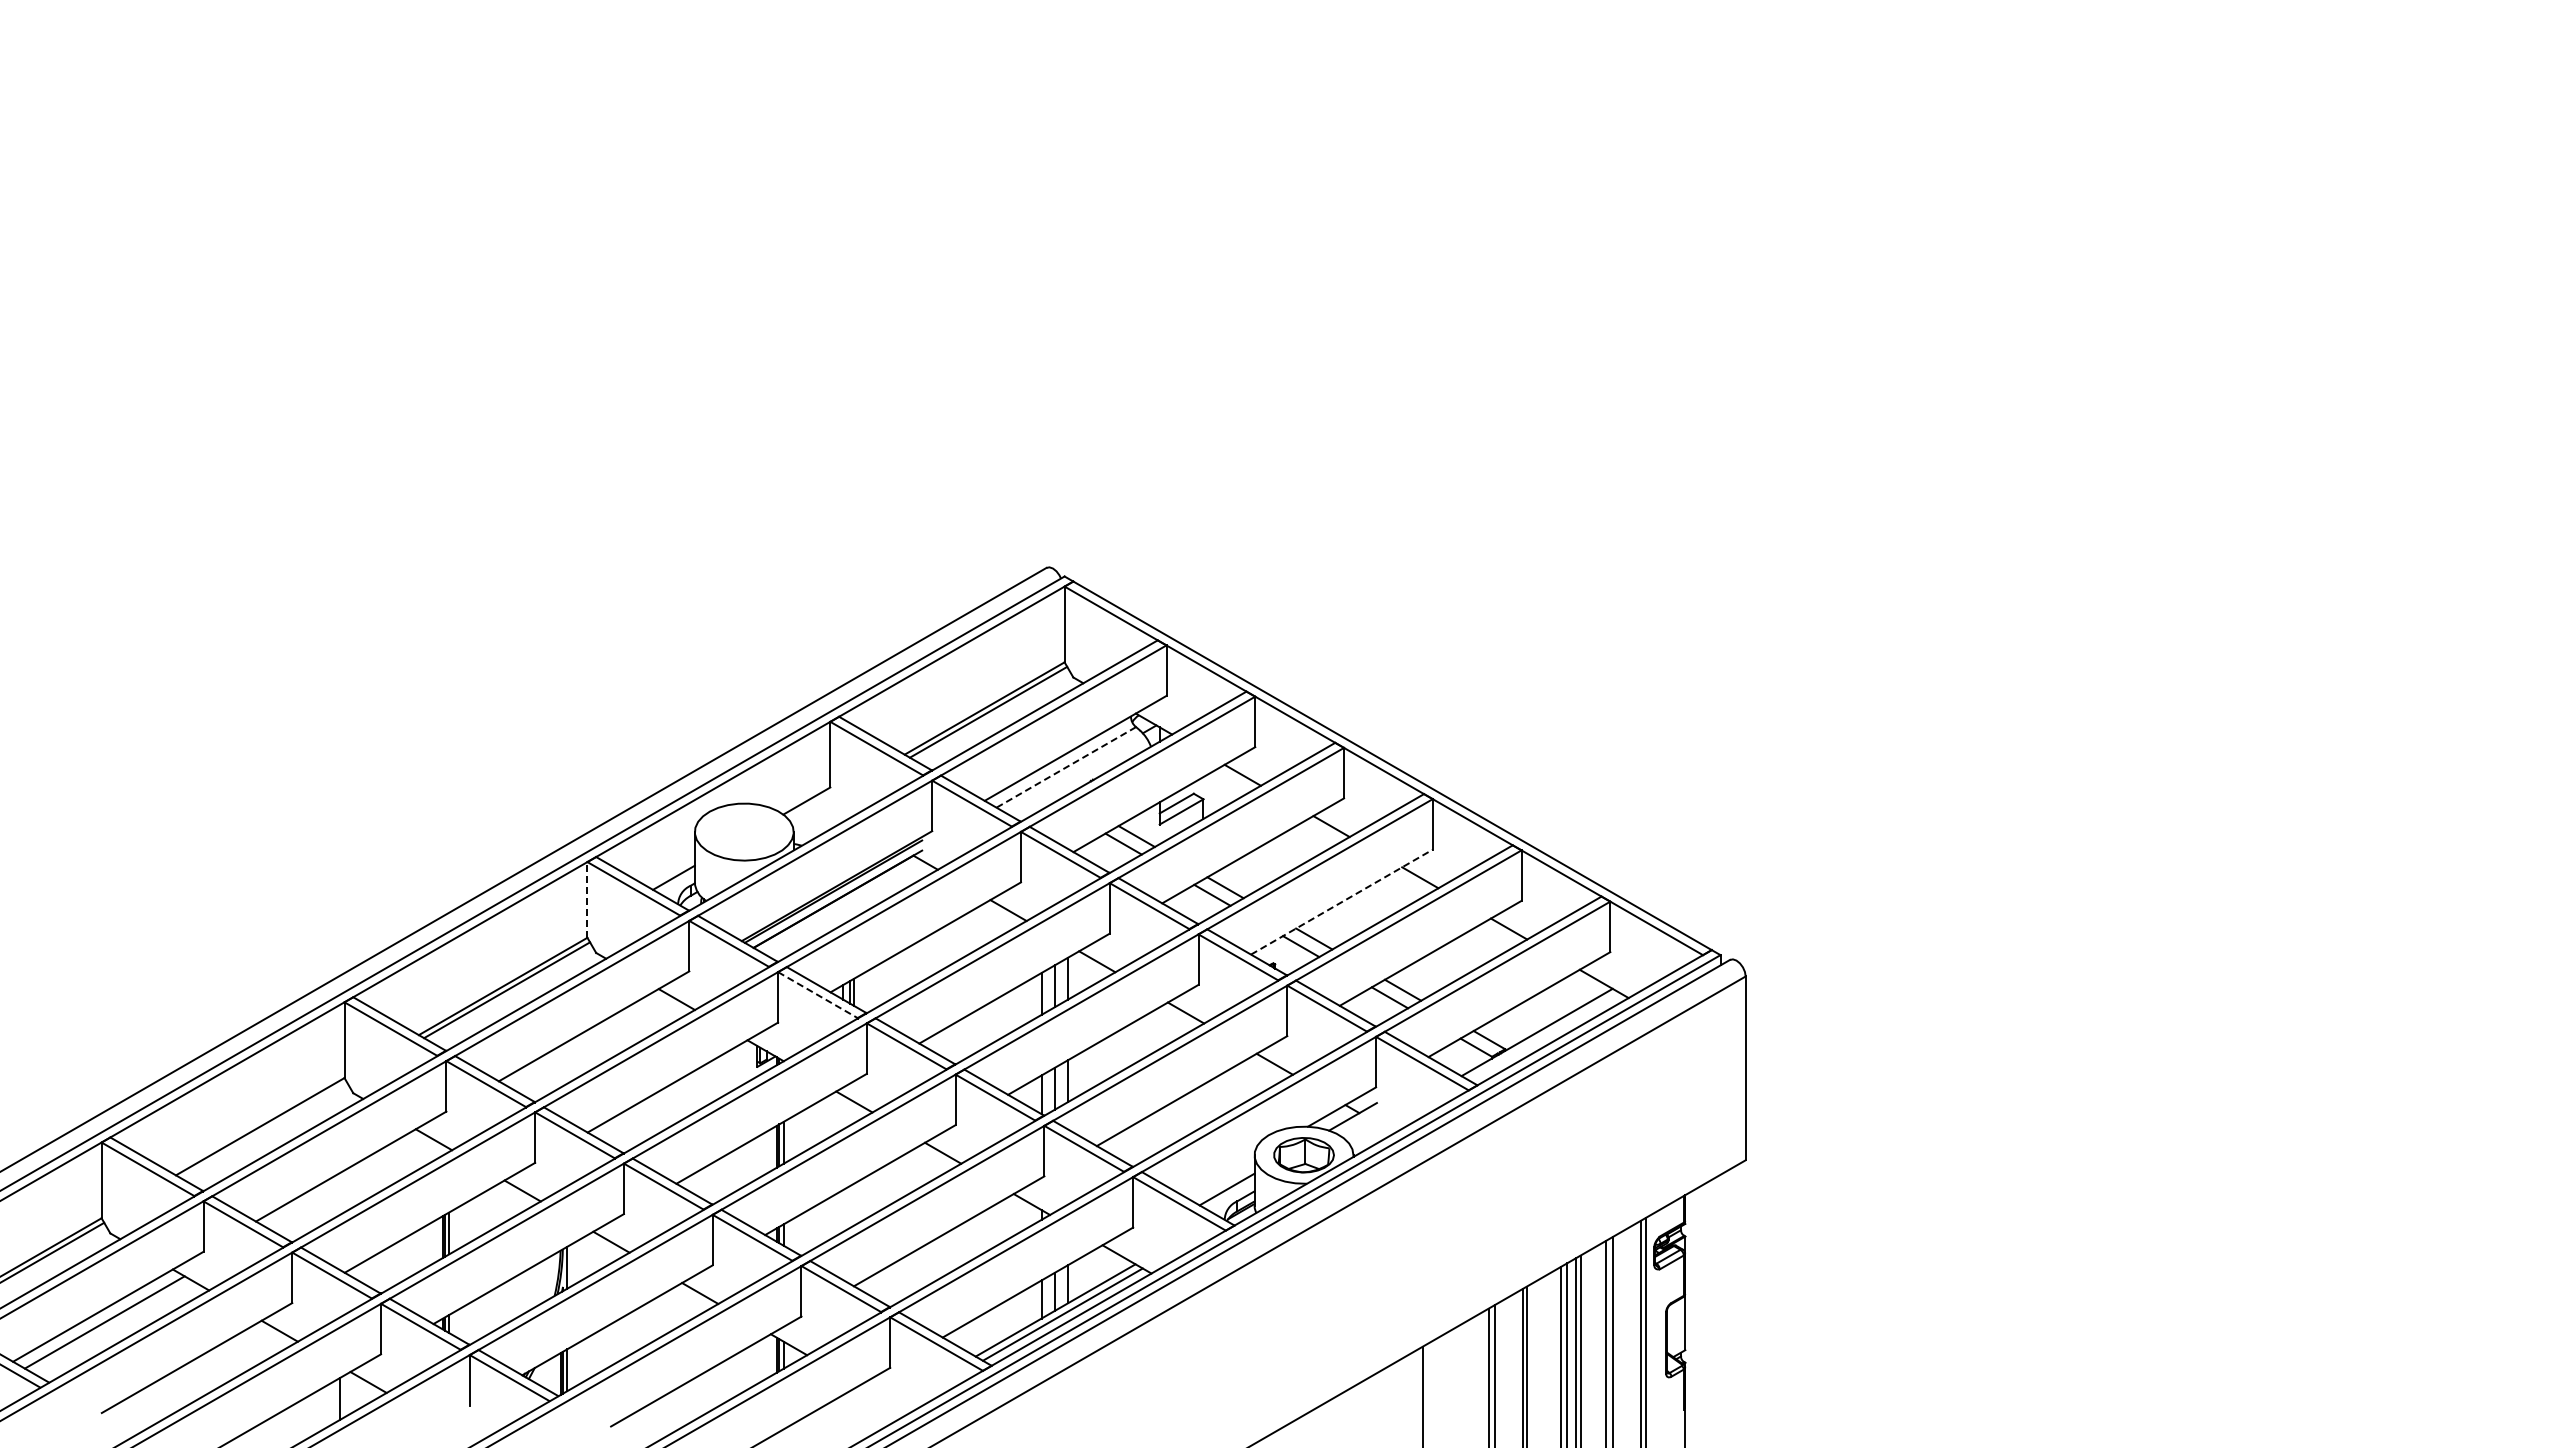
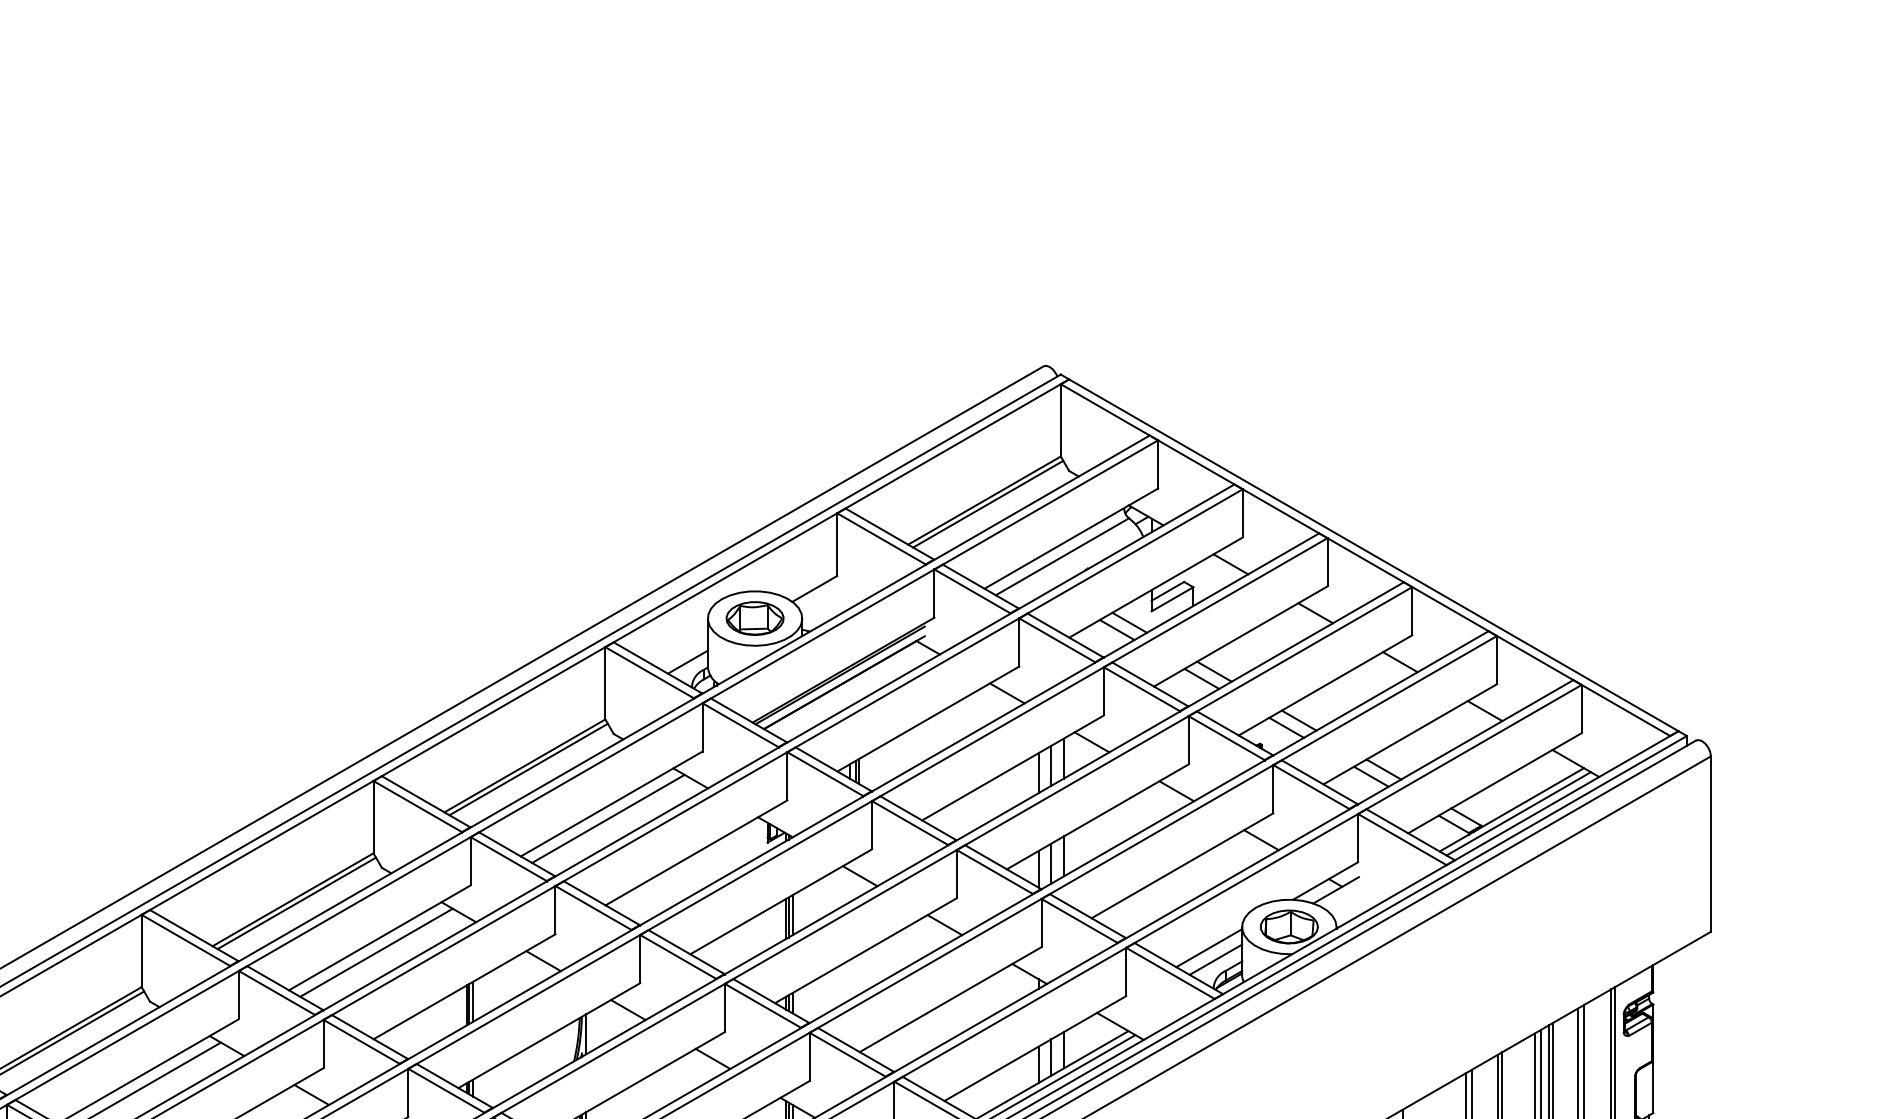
line: (1066, 767) -> (1062, 556), dashed -> solid
part: (744, 832) -> (755, 618), added
line: (587, 899) -> (605, 682), dashed -> solid
line: (1341, 902) -> (1325, 685), dashed -> solid
line: (817, 995) -> (824, 774), dashed -> solid
line: (1543, 1036) -> (1517, 813), added
line: (590, 1041) -> (608, 818), added
line: (264, 1130) -> (297, 903), added
line: (1219, 1177) -> (1208, 948), added
line: (347, 1182) -> (376, 953), added

